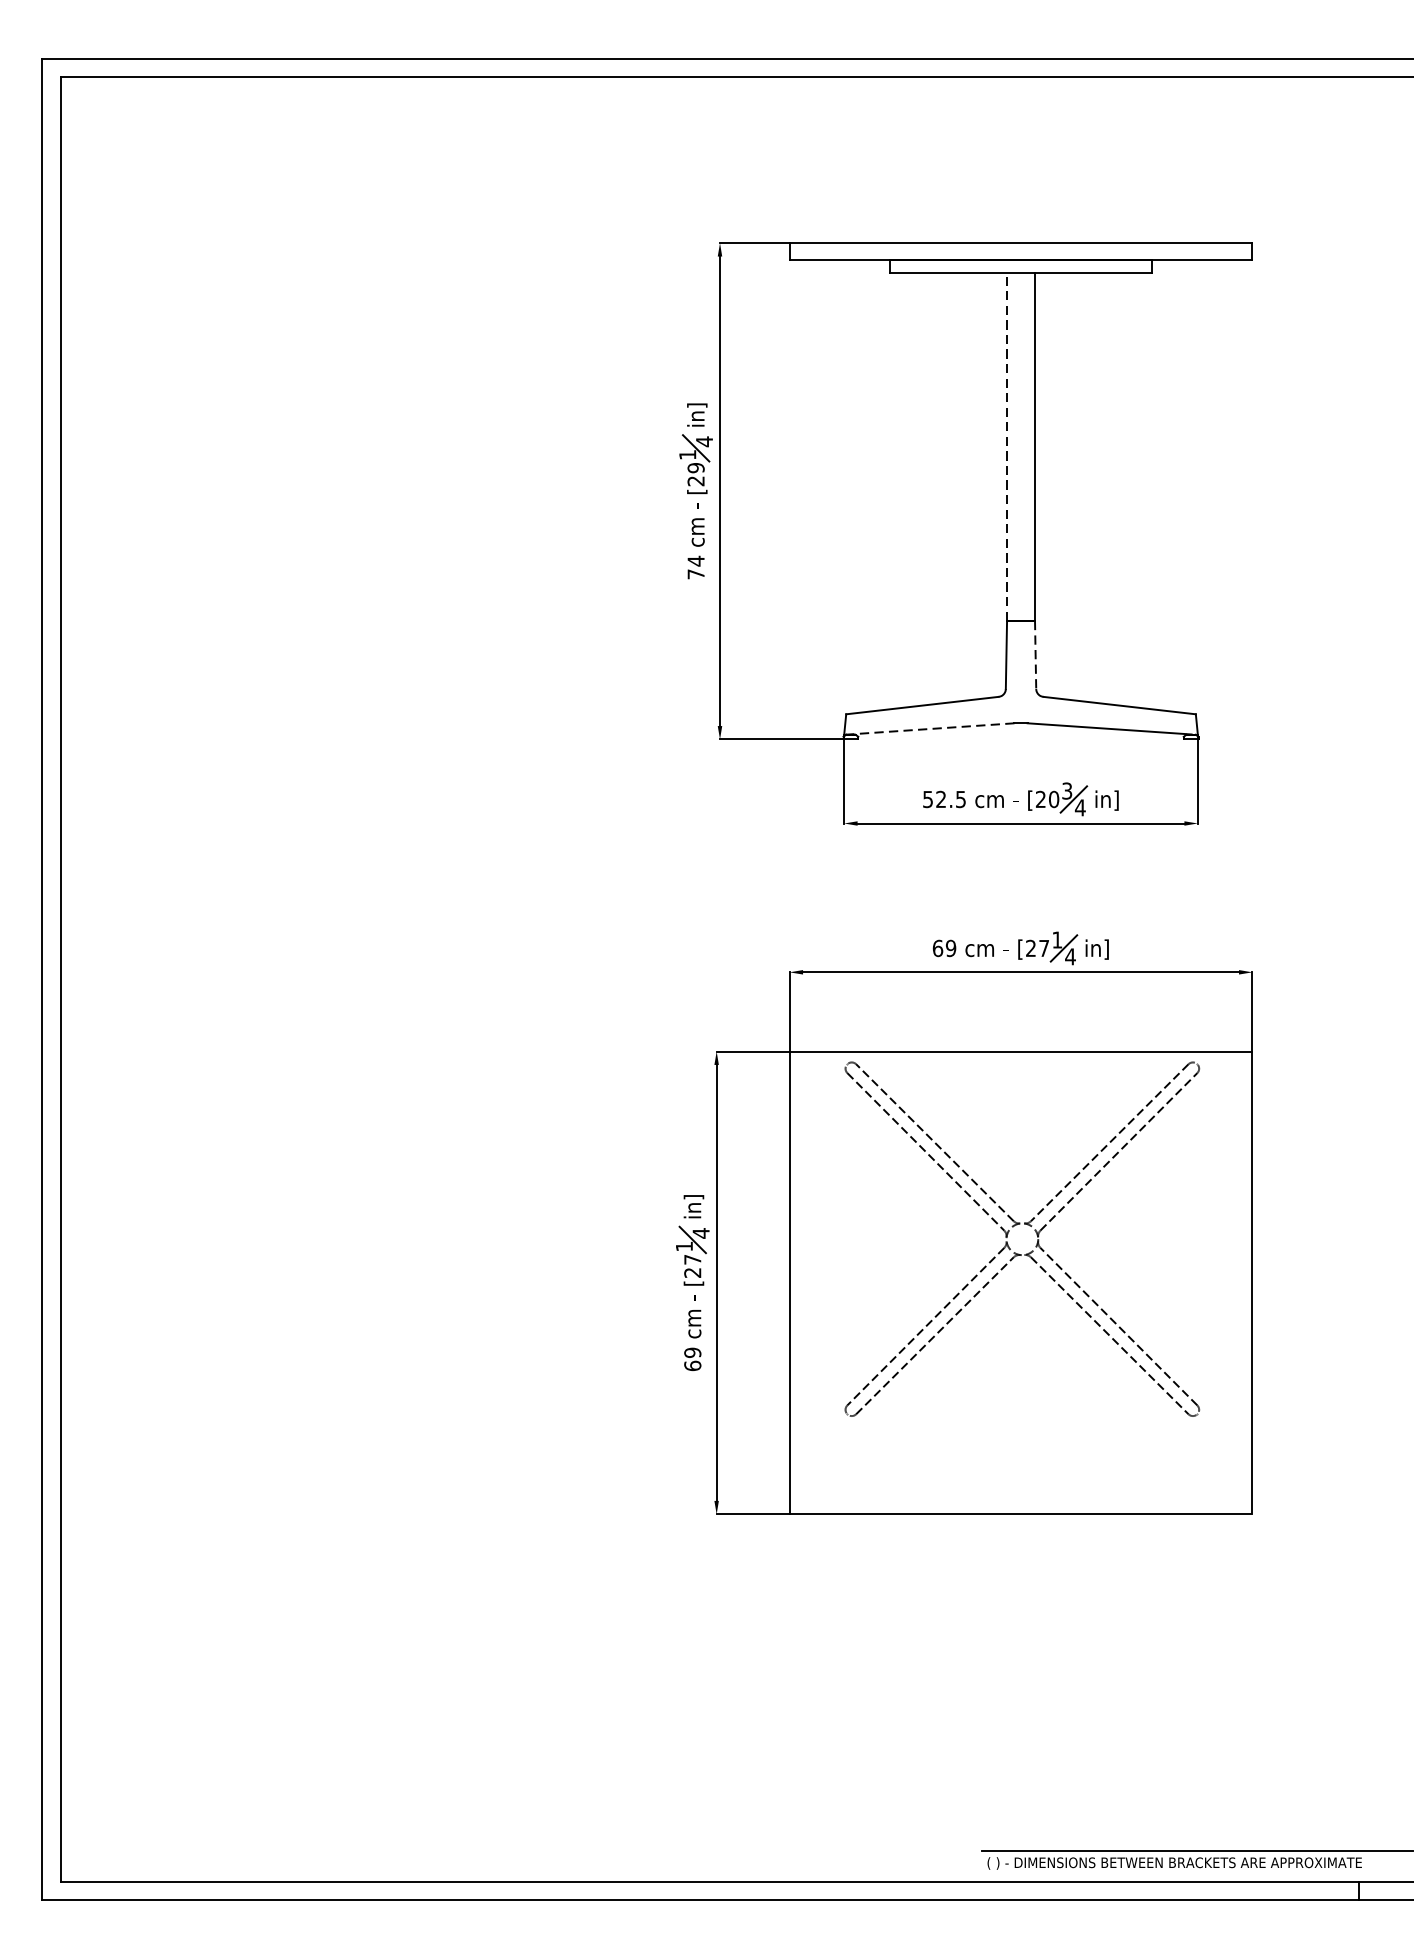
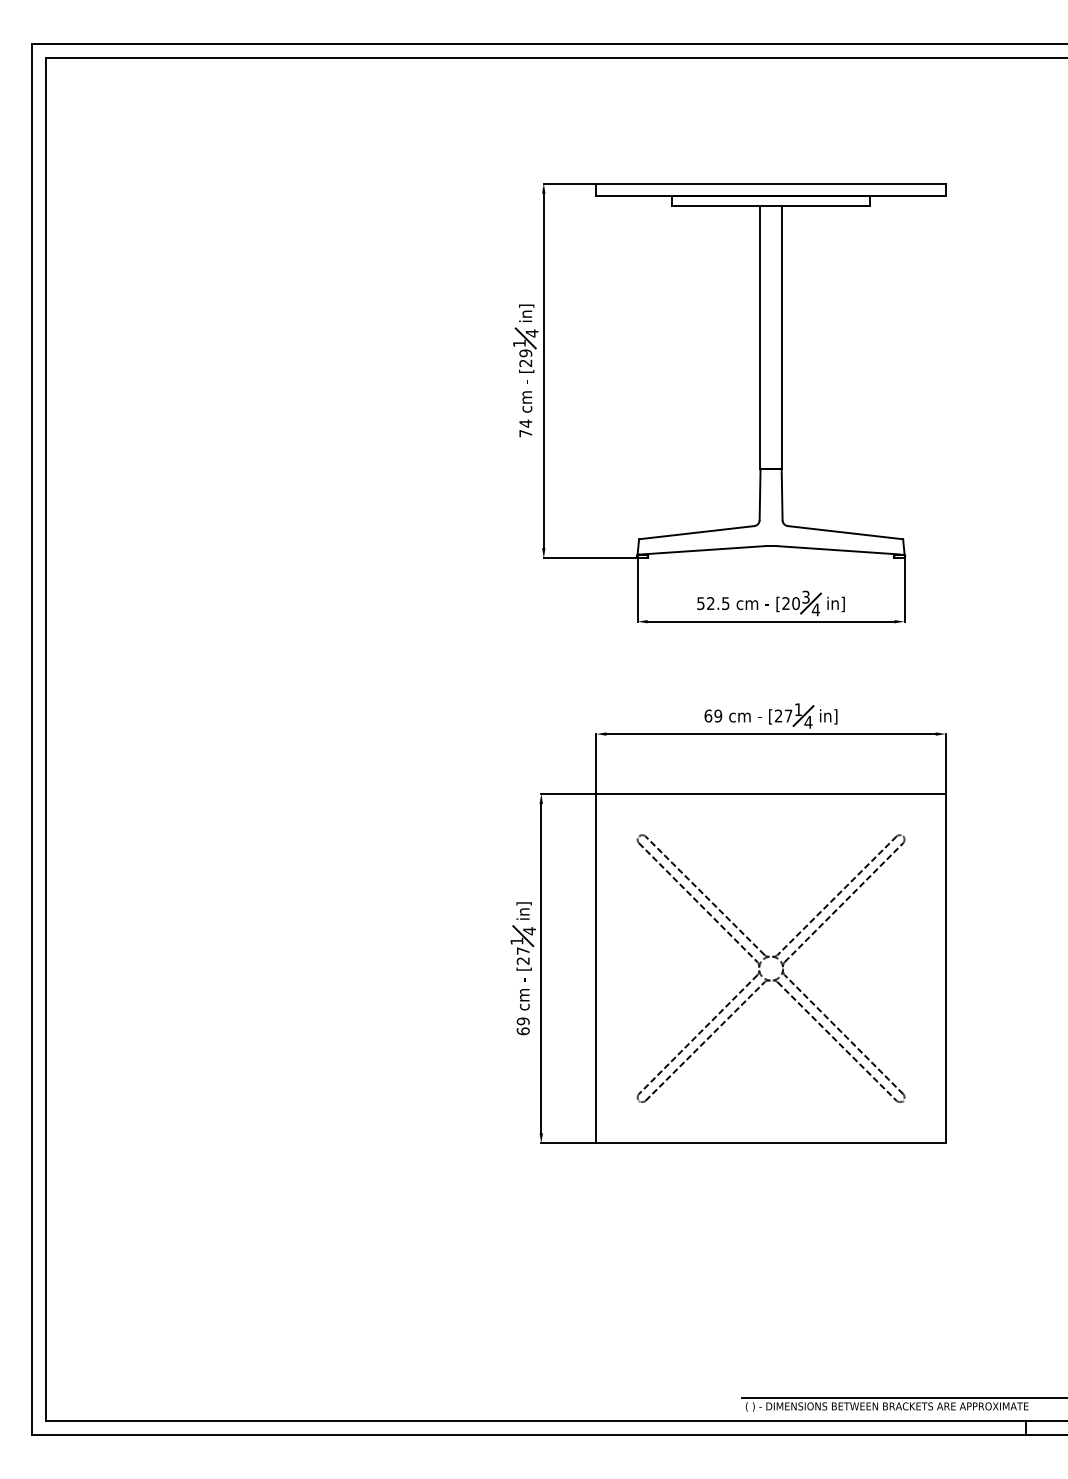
line: (1006, 447) -> (760, 337), dashed -> solid
line: (1036, 655) -> (782, 494), dashed -> solid
line: (928, 729) -> (701, 550), dashed -> solid
part: (1008, 1237) -> (760, 967), moved

